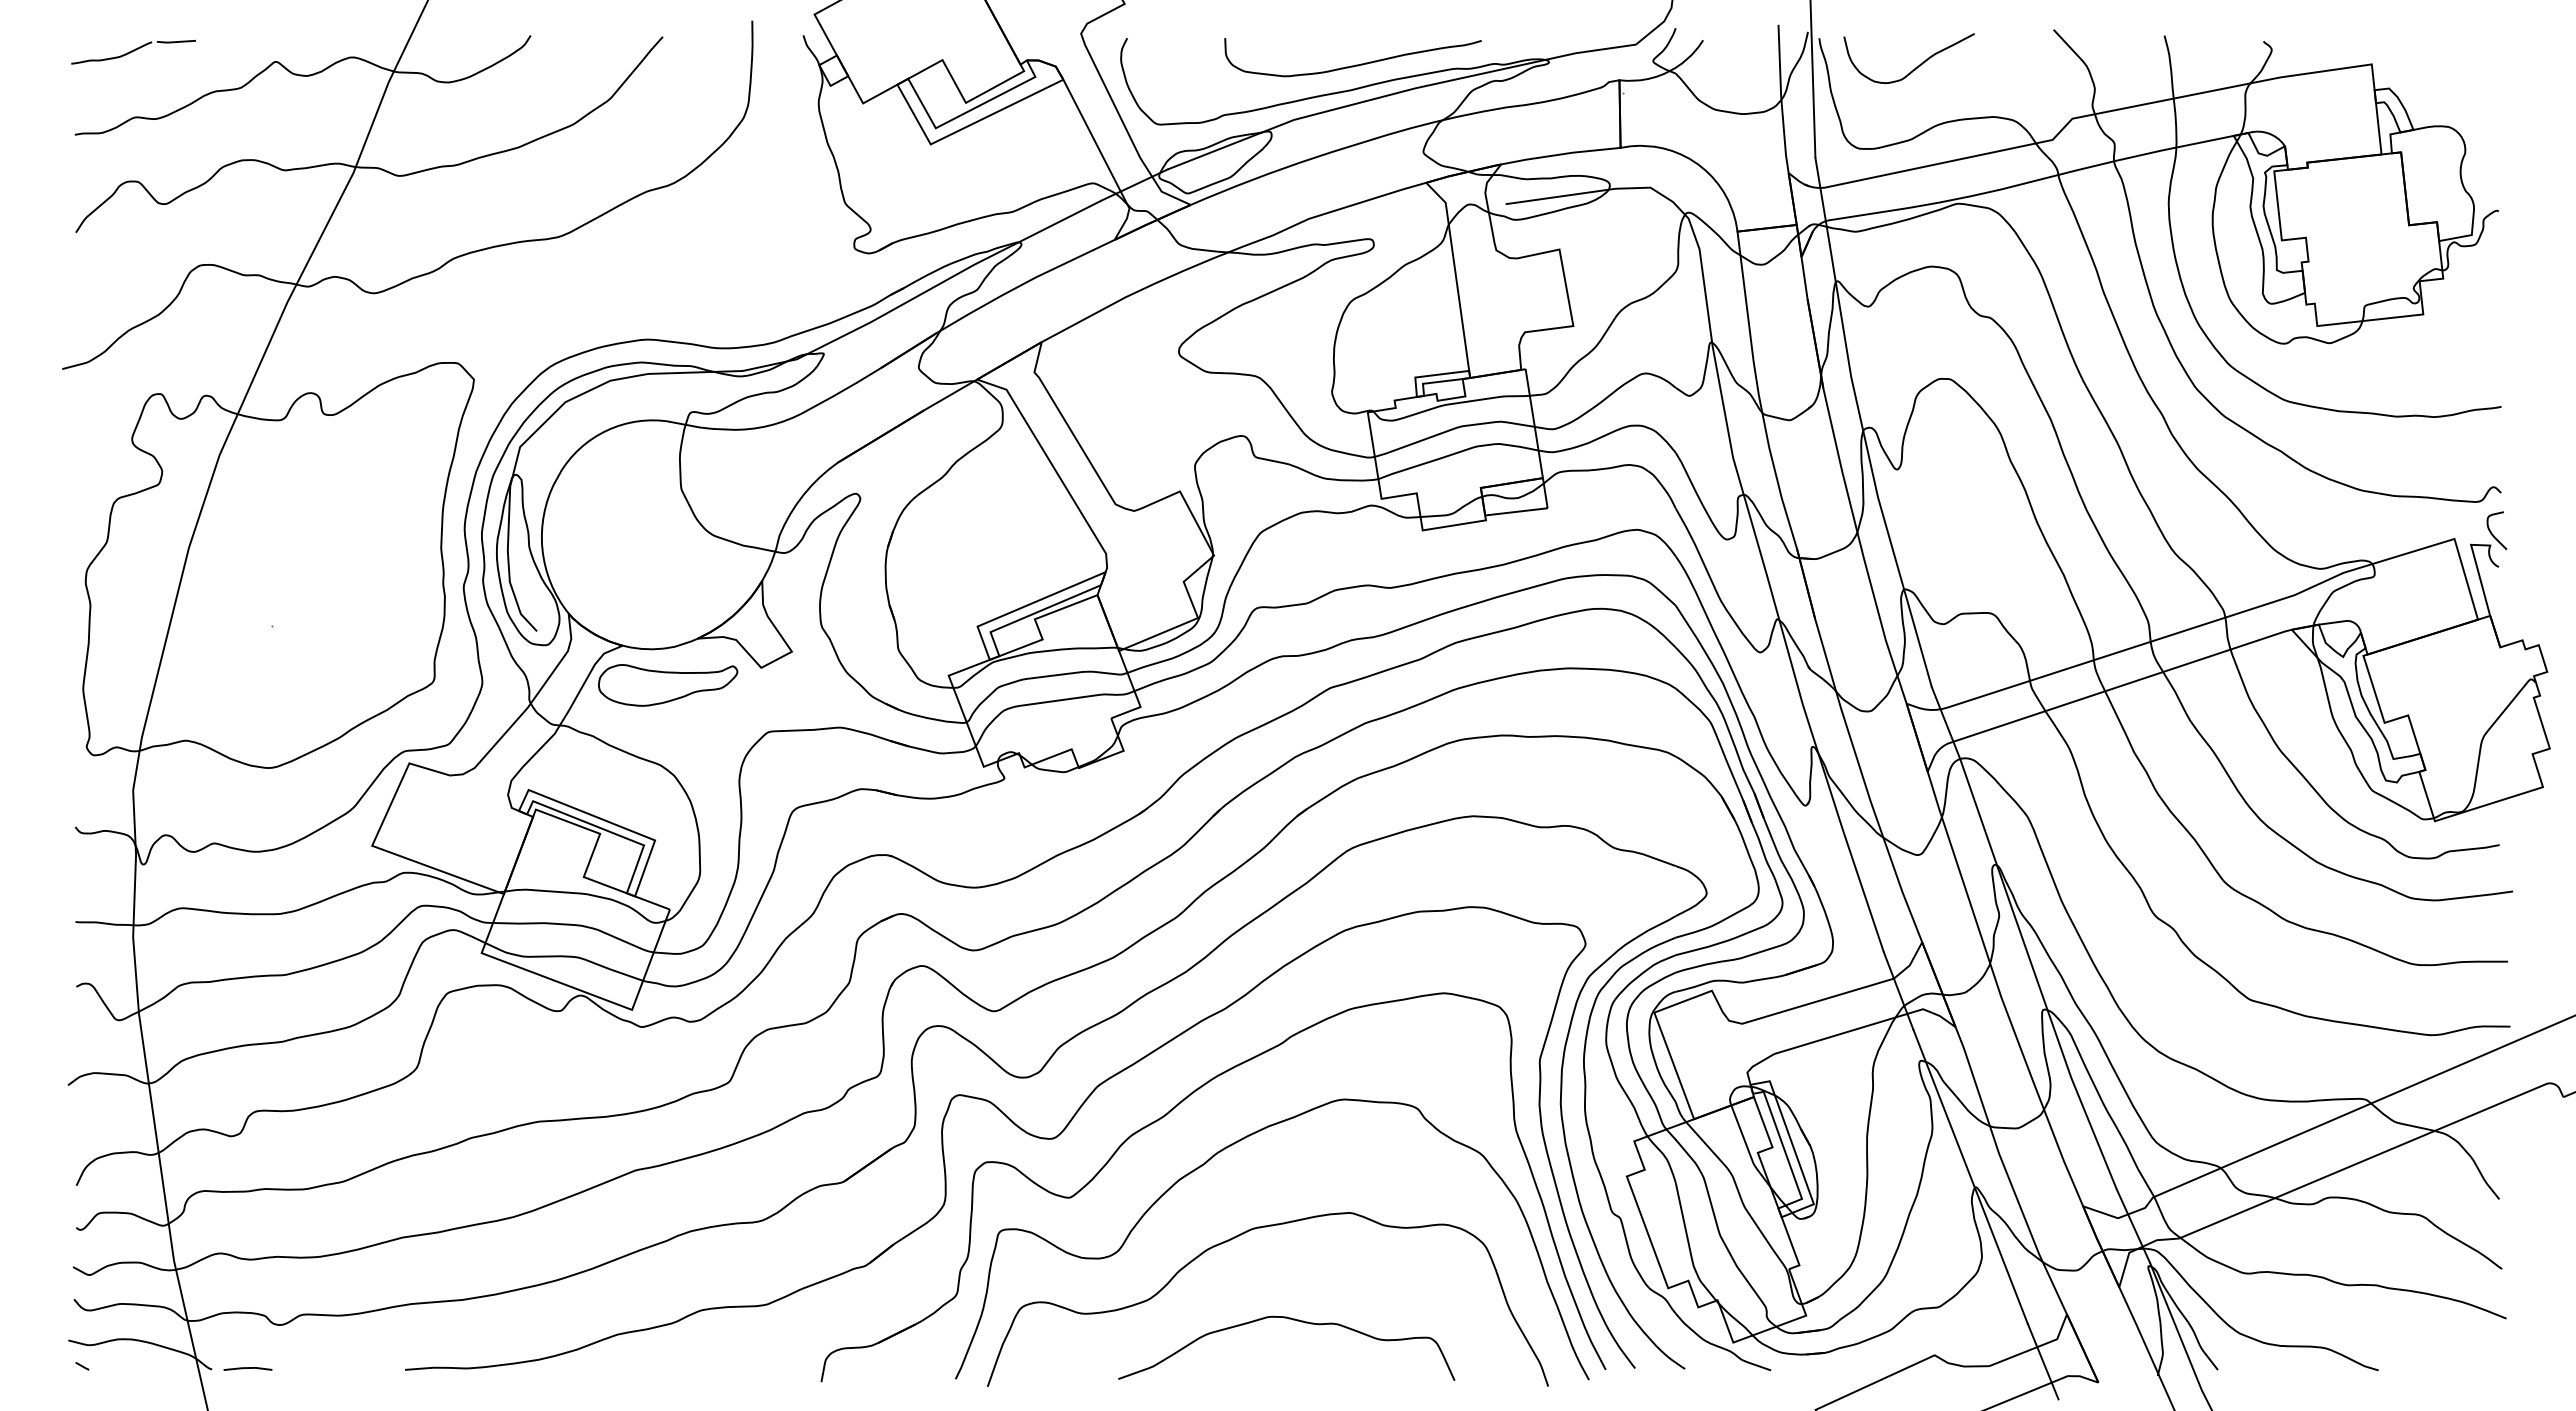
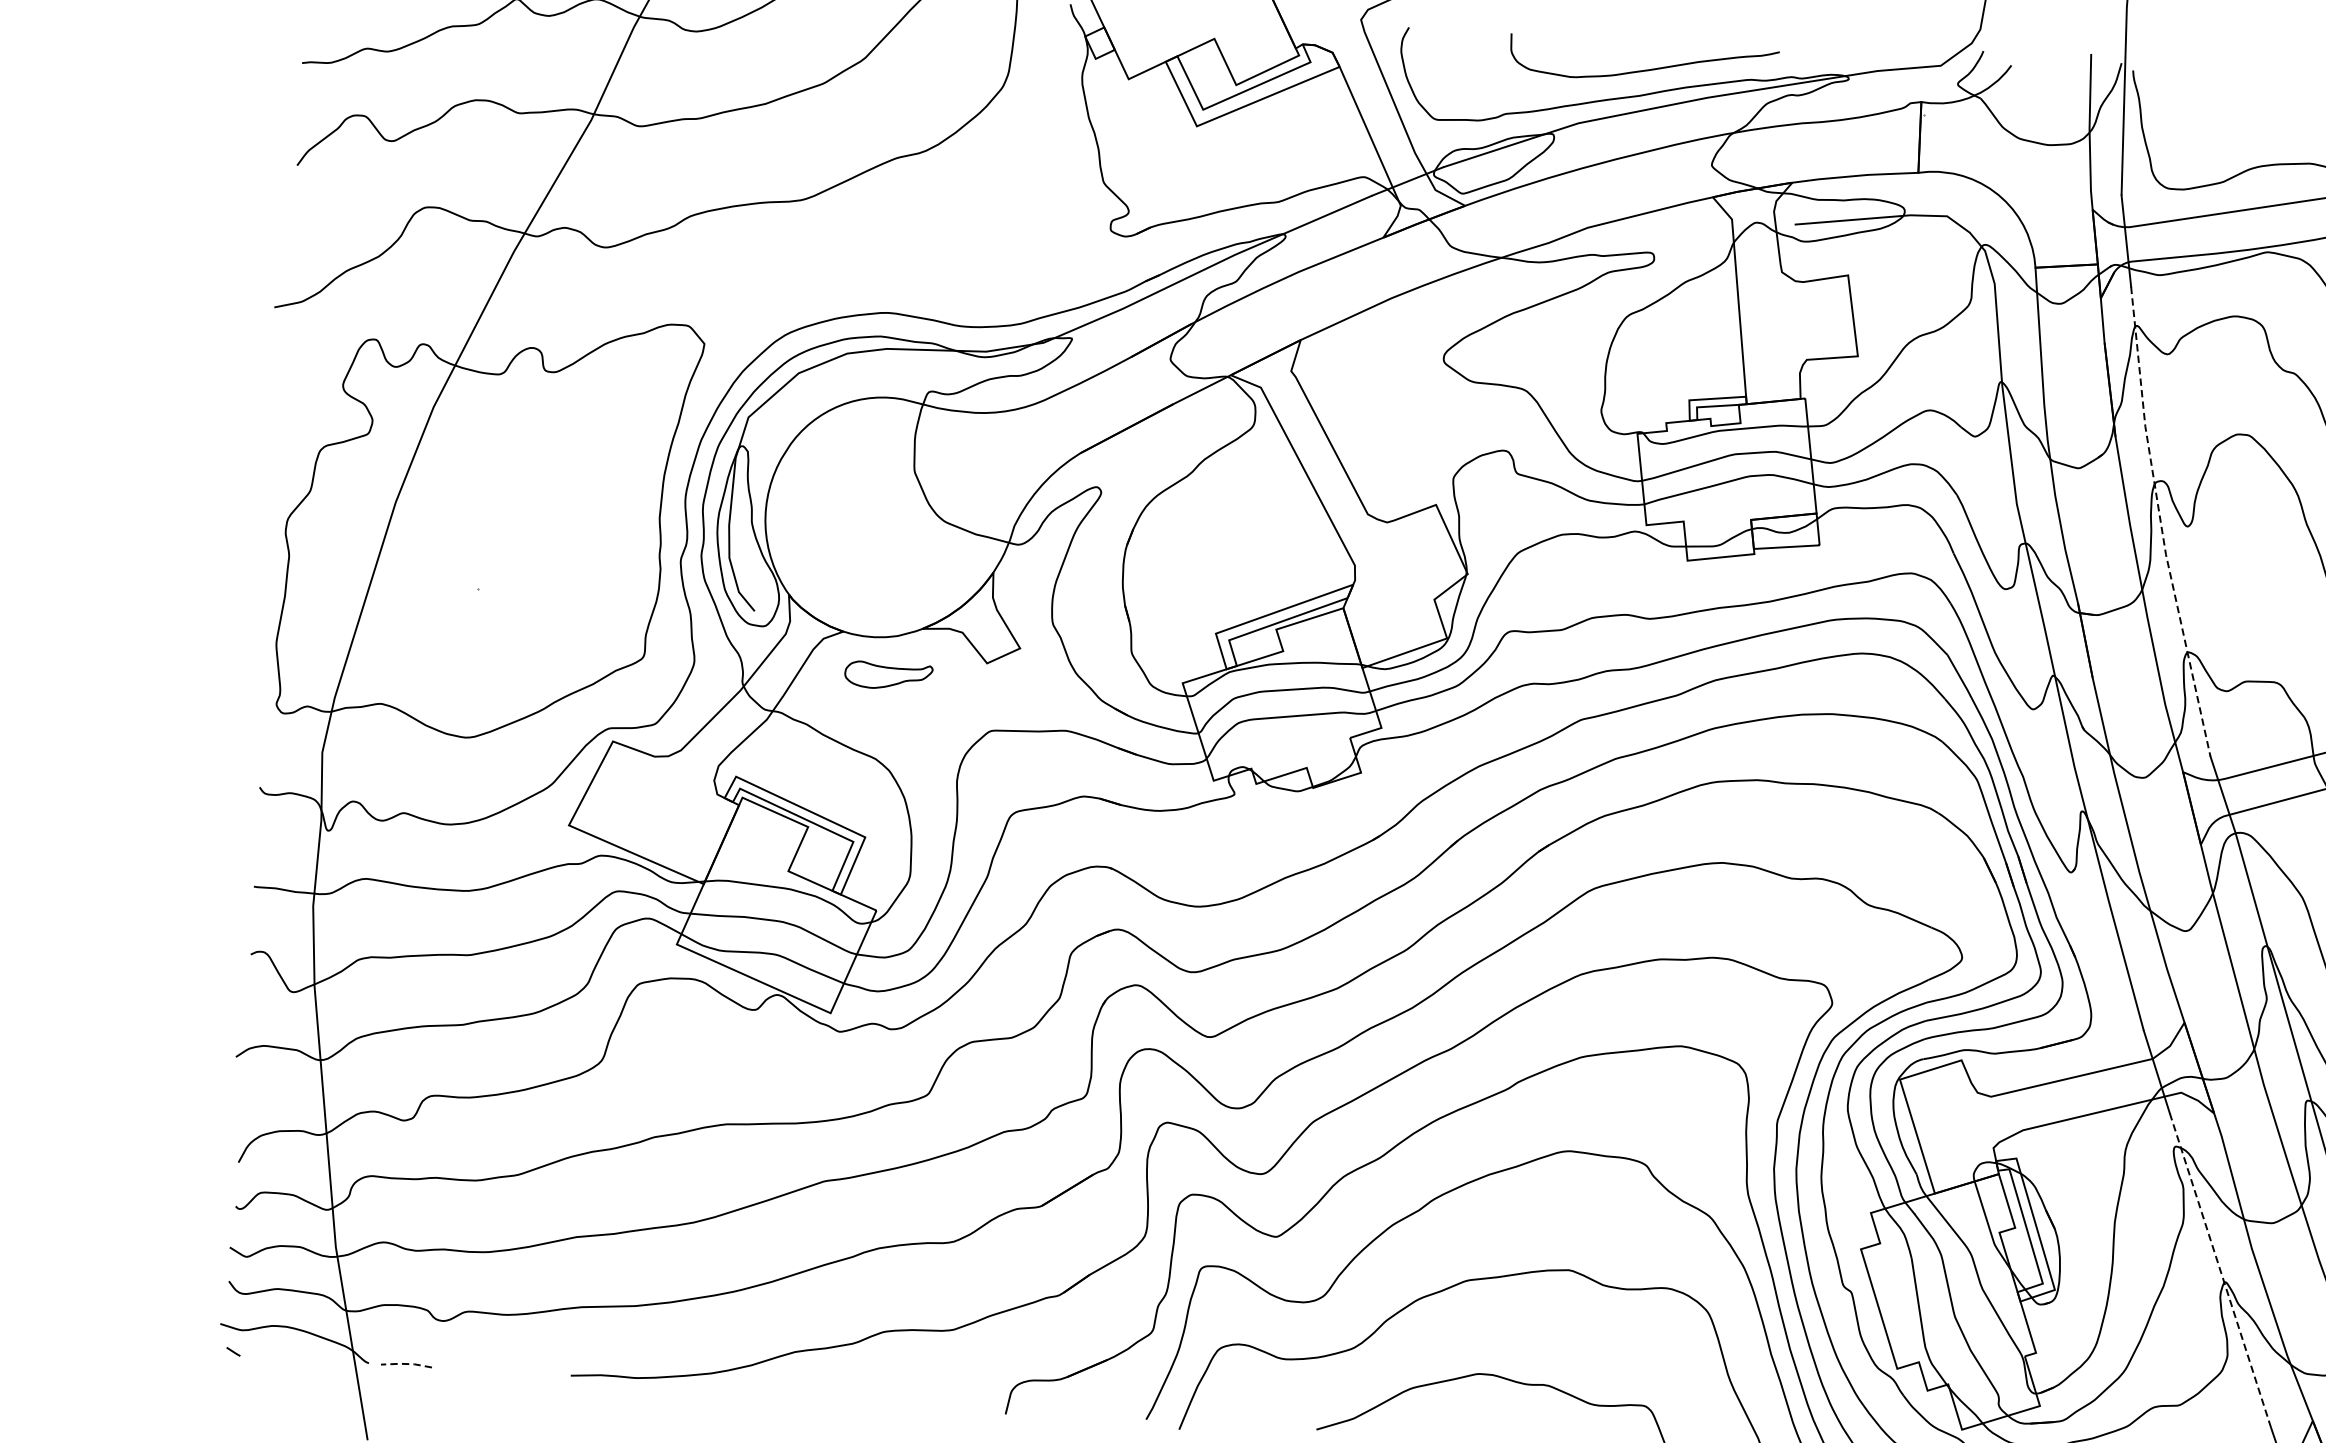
curve: (1916, 66) -> (2233, 106), removed
line: (1871, 467) -> (2161, 522), solid -> dashed
part: (668, 685) -> (888, 676), size x0.6
line: (1970, 1176) -> (2220, 1270), solid -> dashed
line: (248, 1368) -> (407, 1364), solid -> dashed

